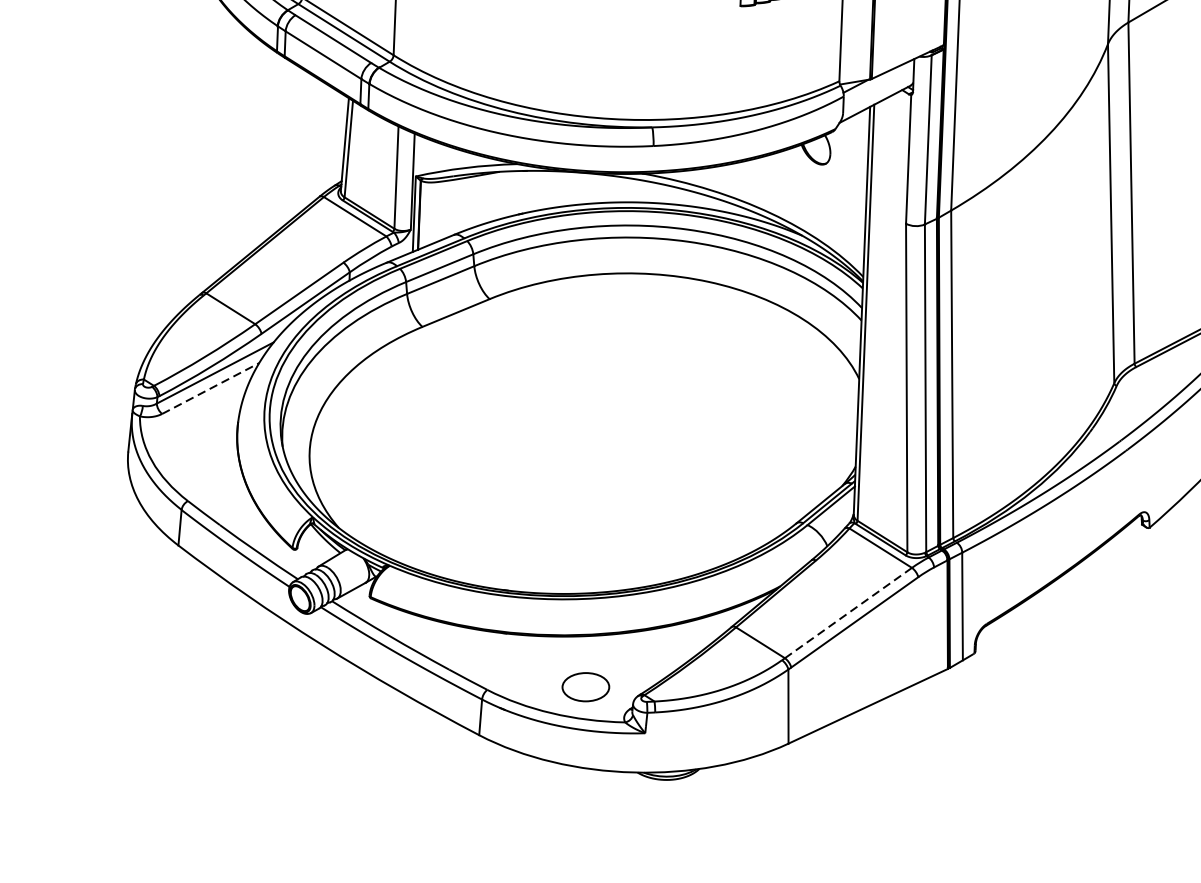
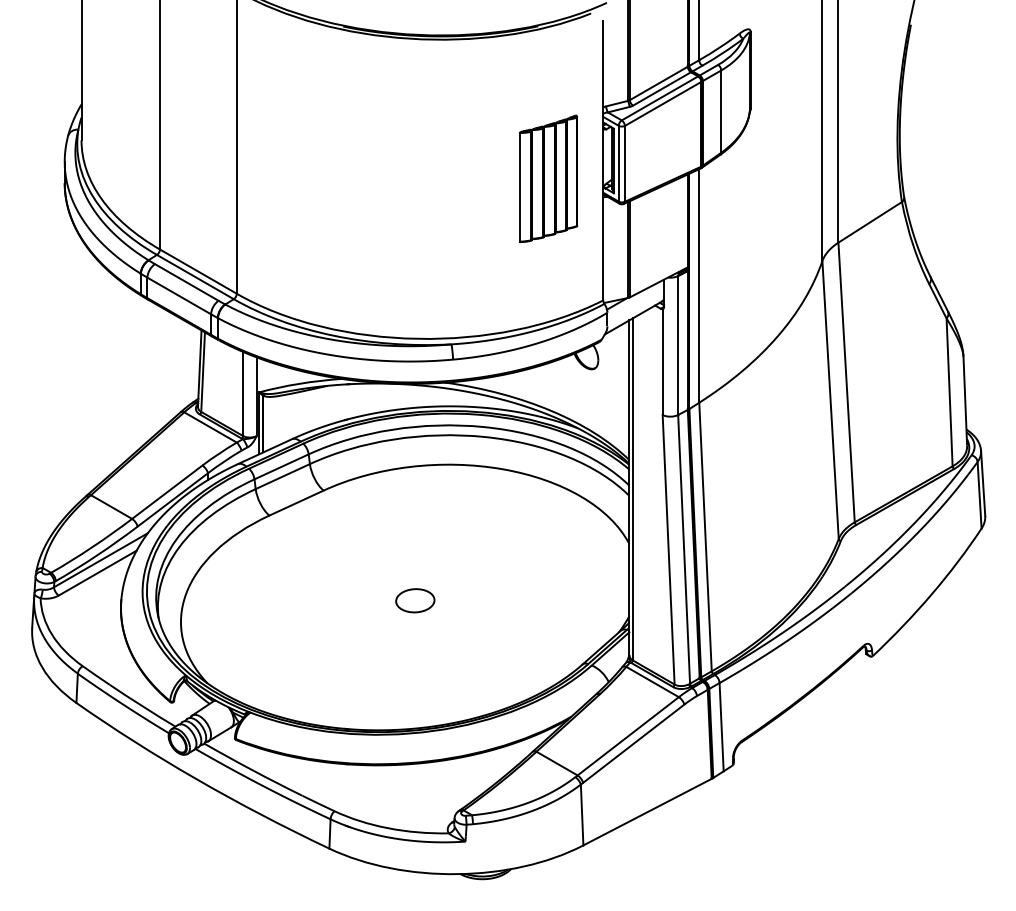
line: (210, 388) -> (97, 573), dashed -> solid
line: (848, 613) -> (628, 736), dashed -> solid
part: (586, 686) -> (415, 600), moved

